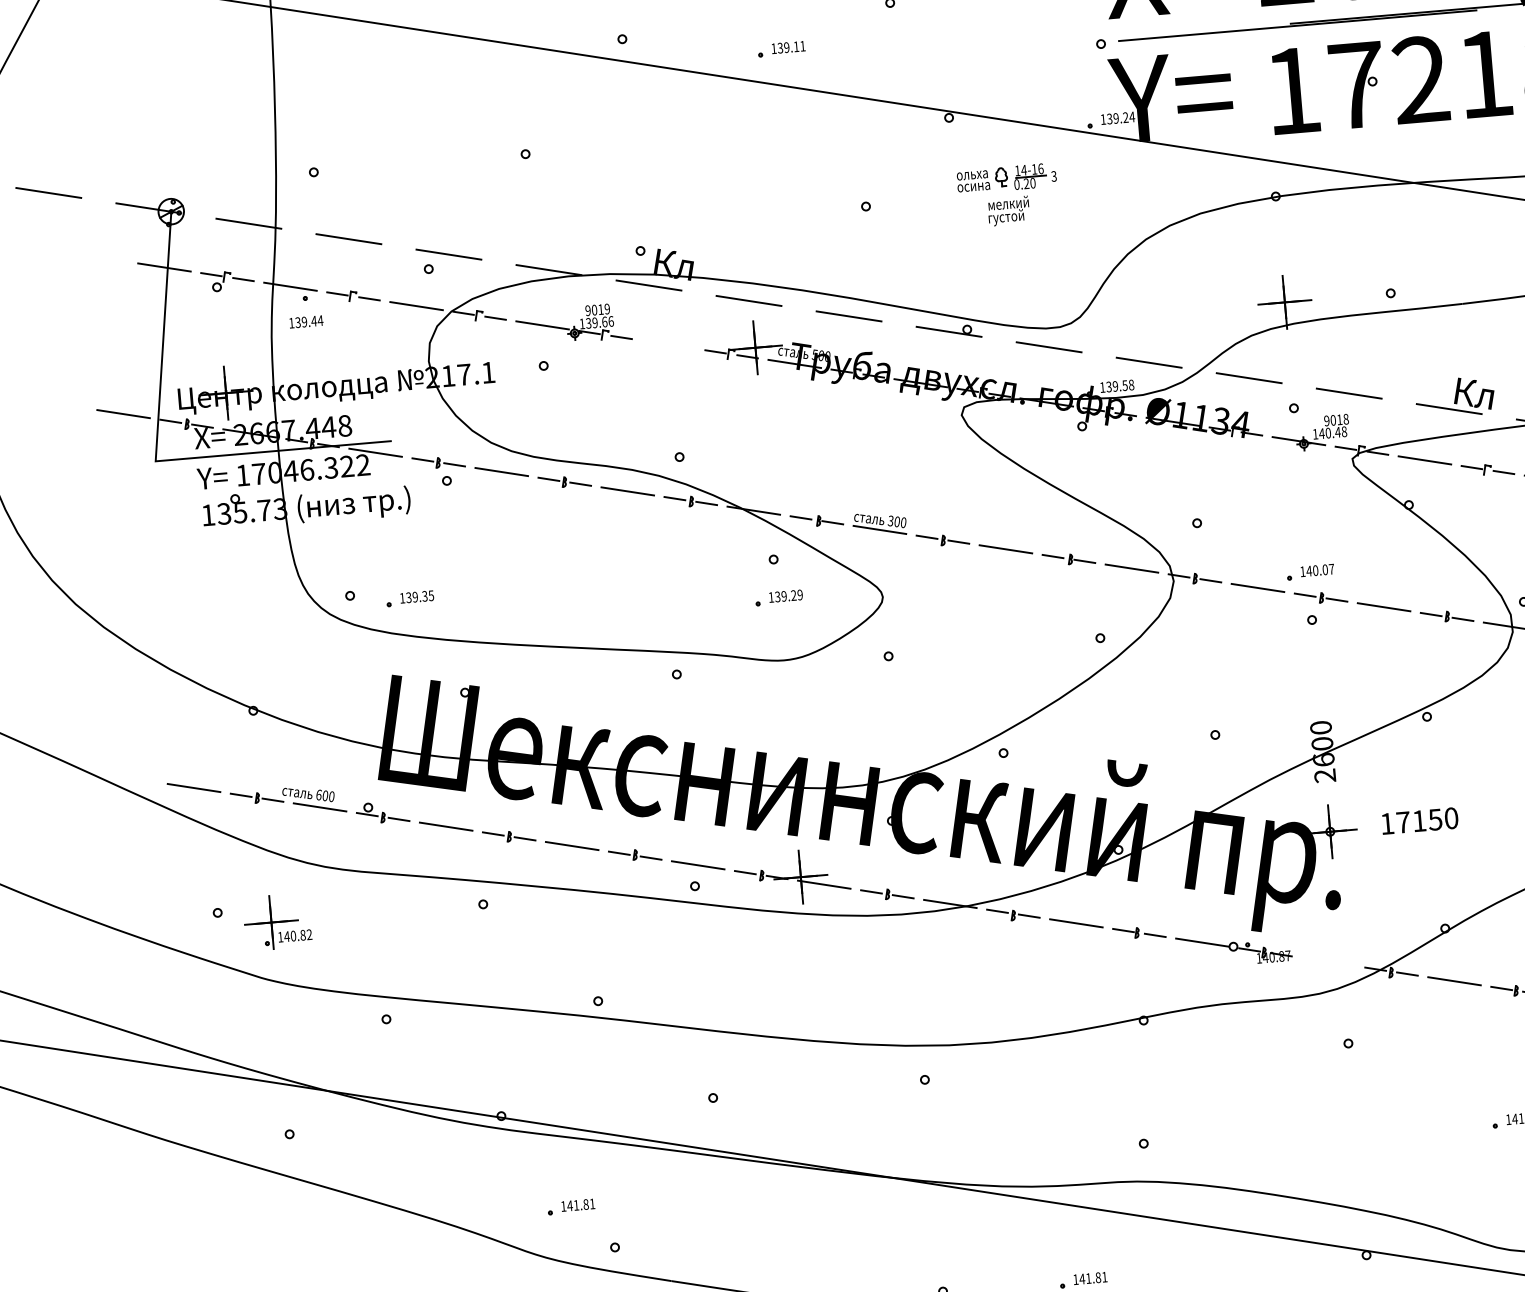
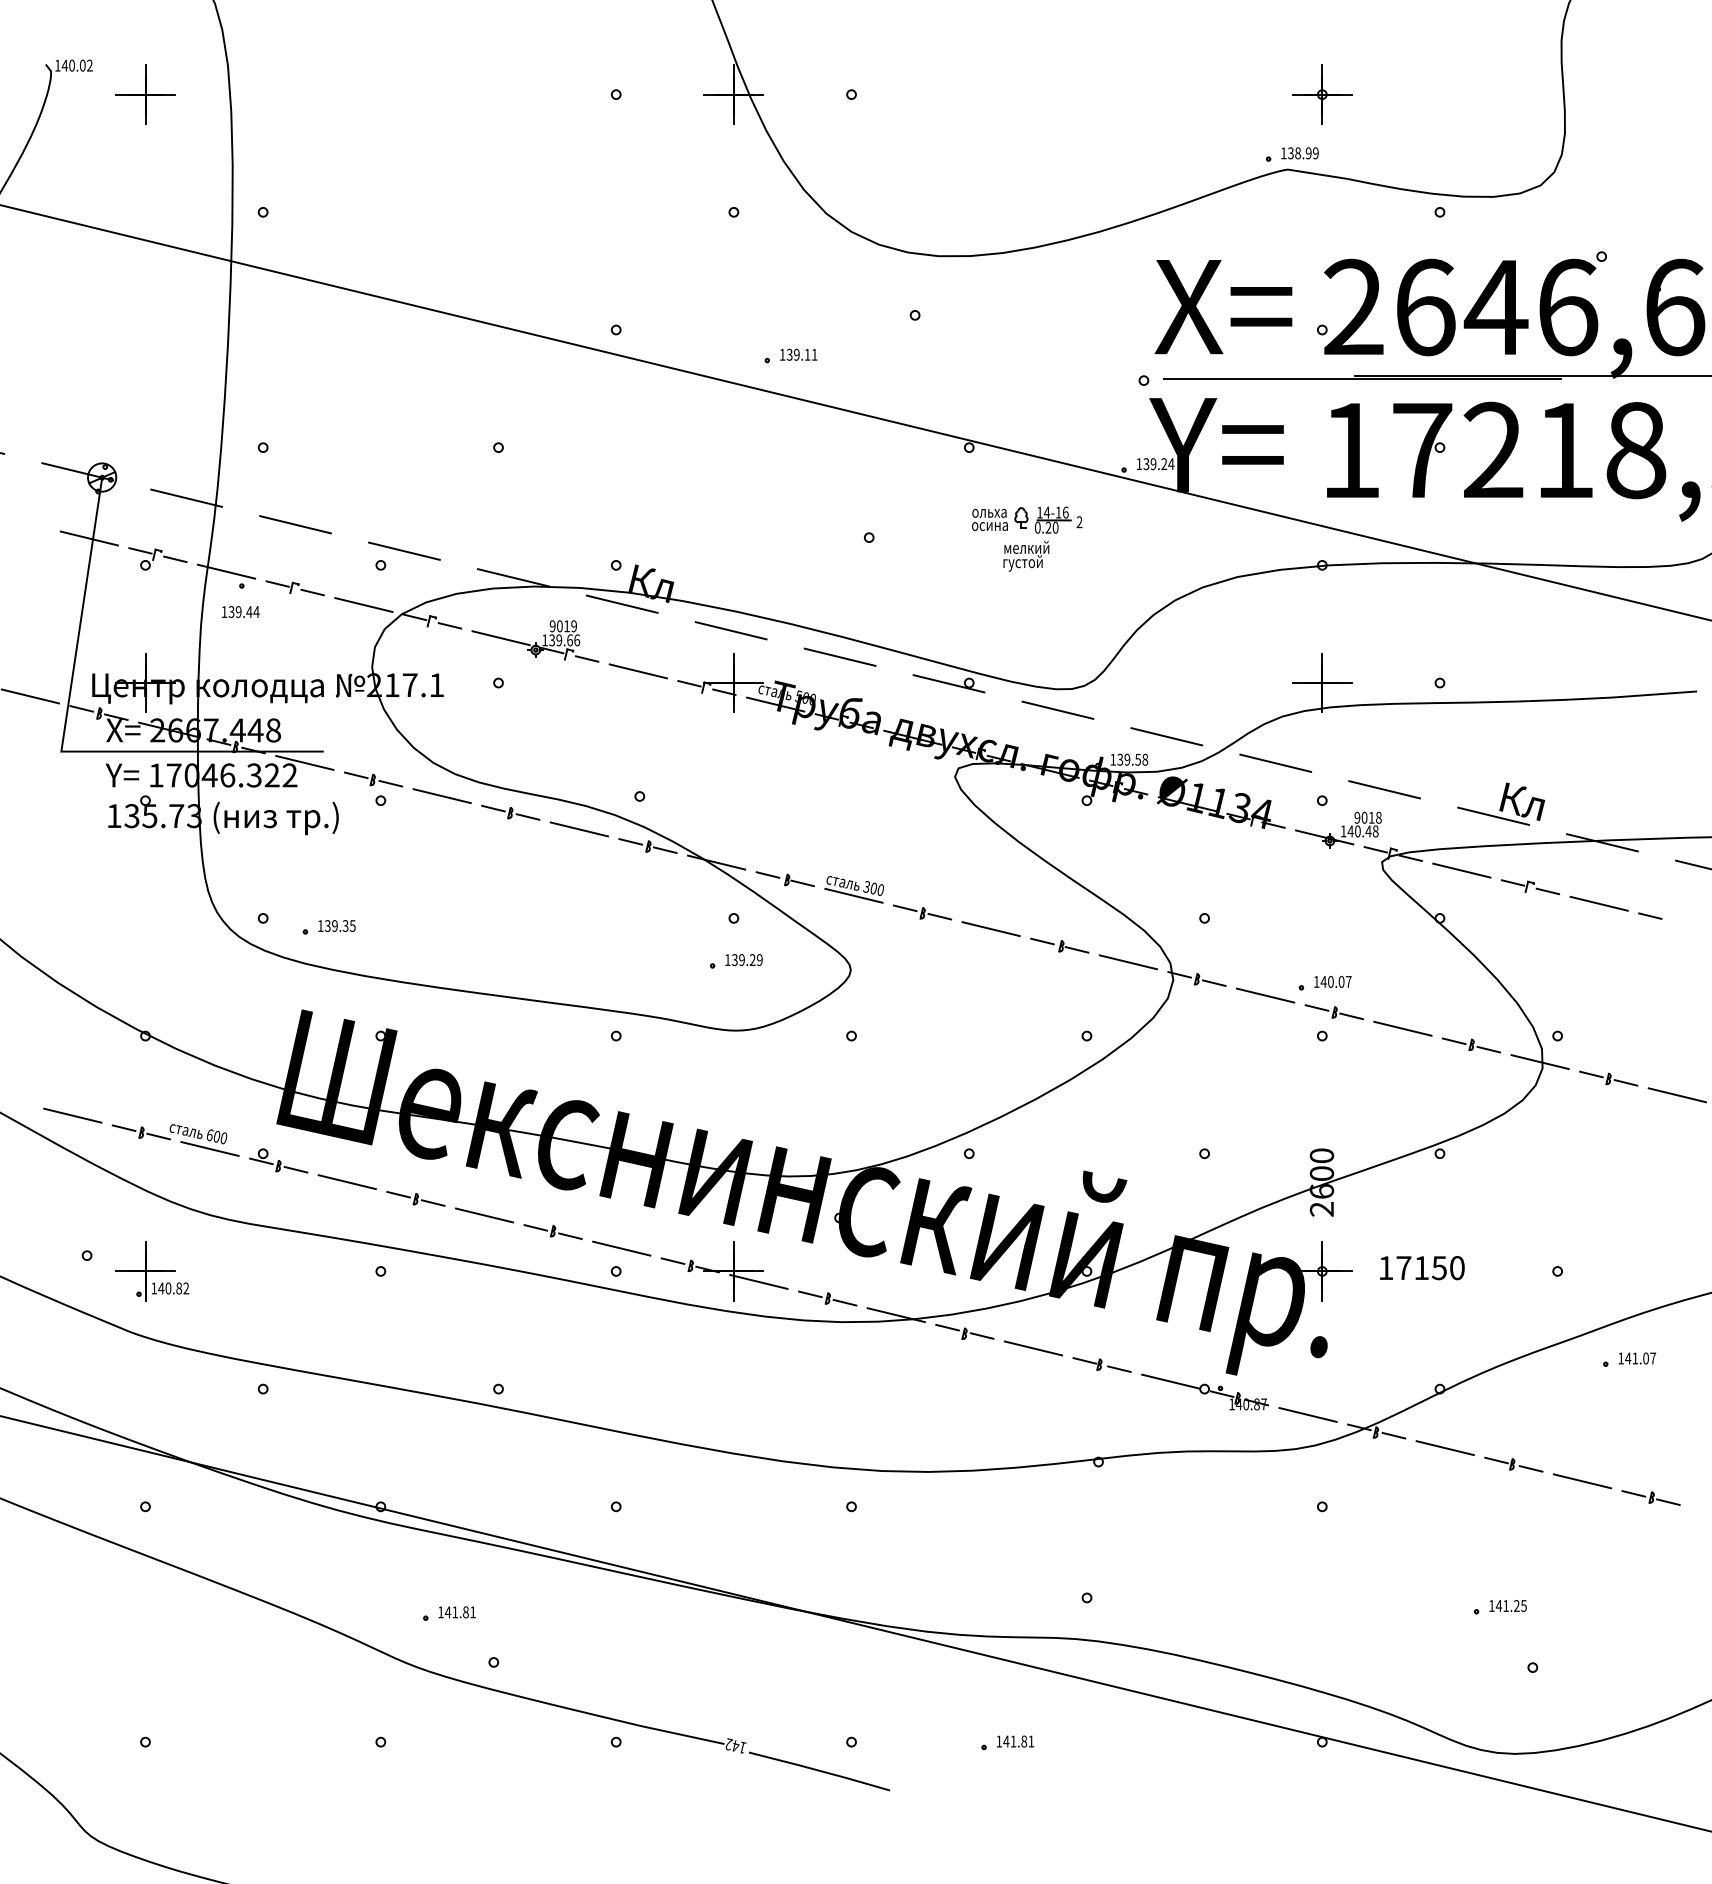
text: (1054, 176) -> (1079, 522), 3 -> 2
line: (667, 344) -> (637, 671), added
line: (1327, 961) -> (1307, 1414), added

